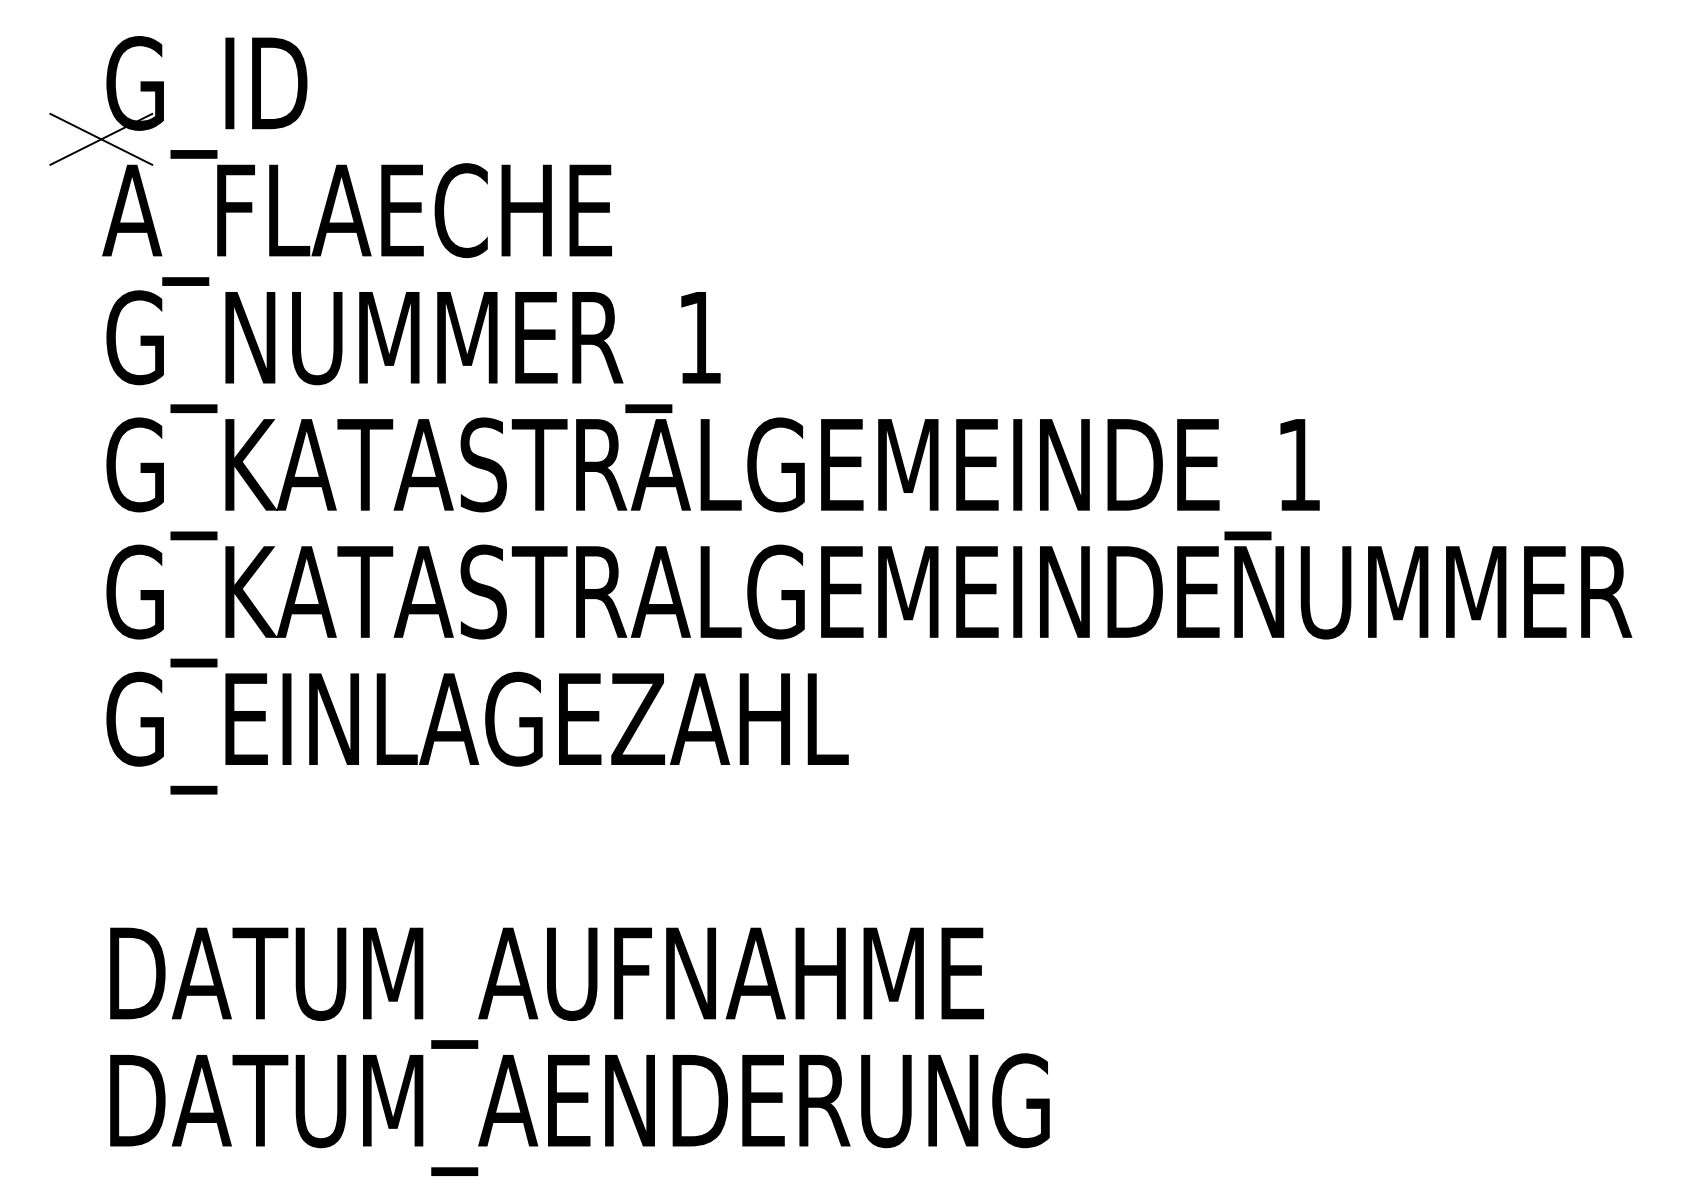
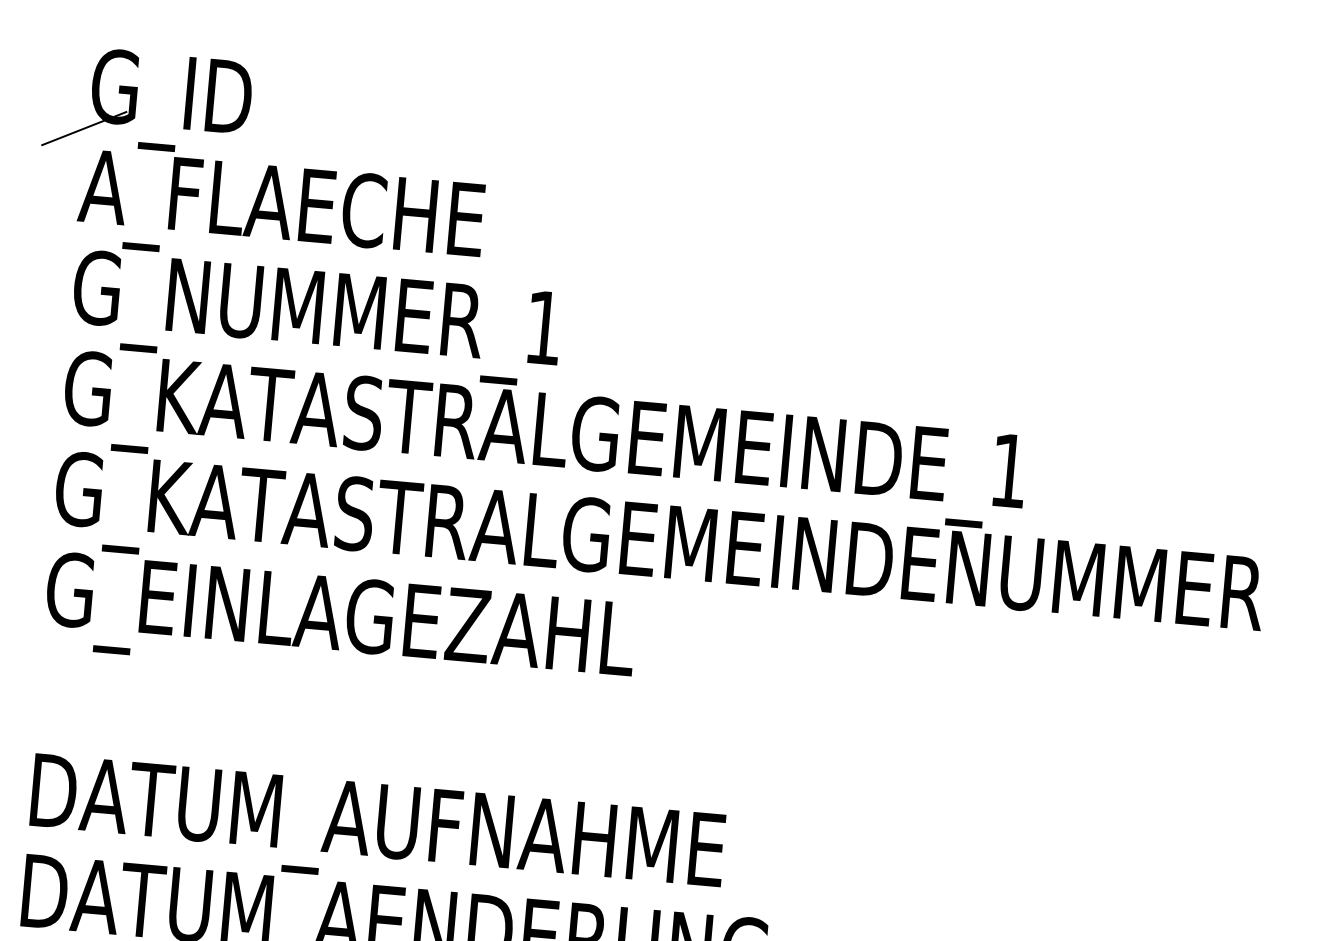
line: (101, 138) -> (84, 127), removed

